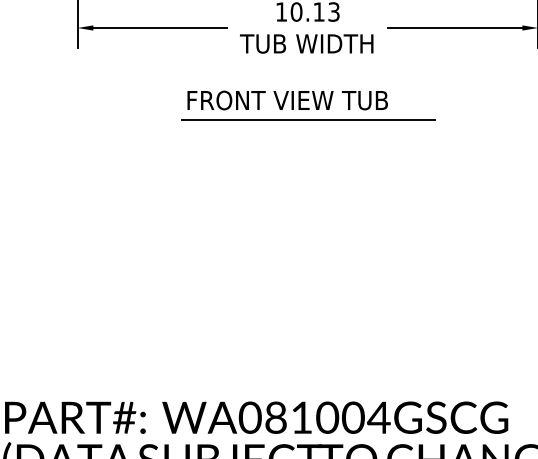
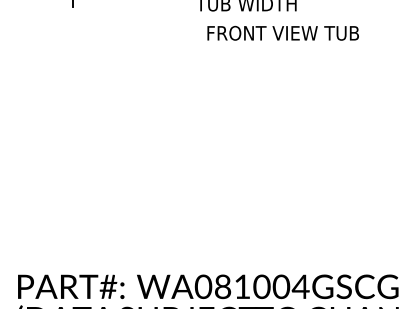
text: (287, 100) -> (283, 33), moved
line: (308, 119) -> (247, 61), removed

